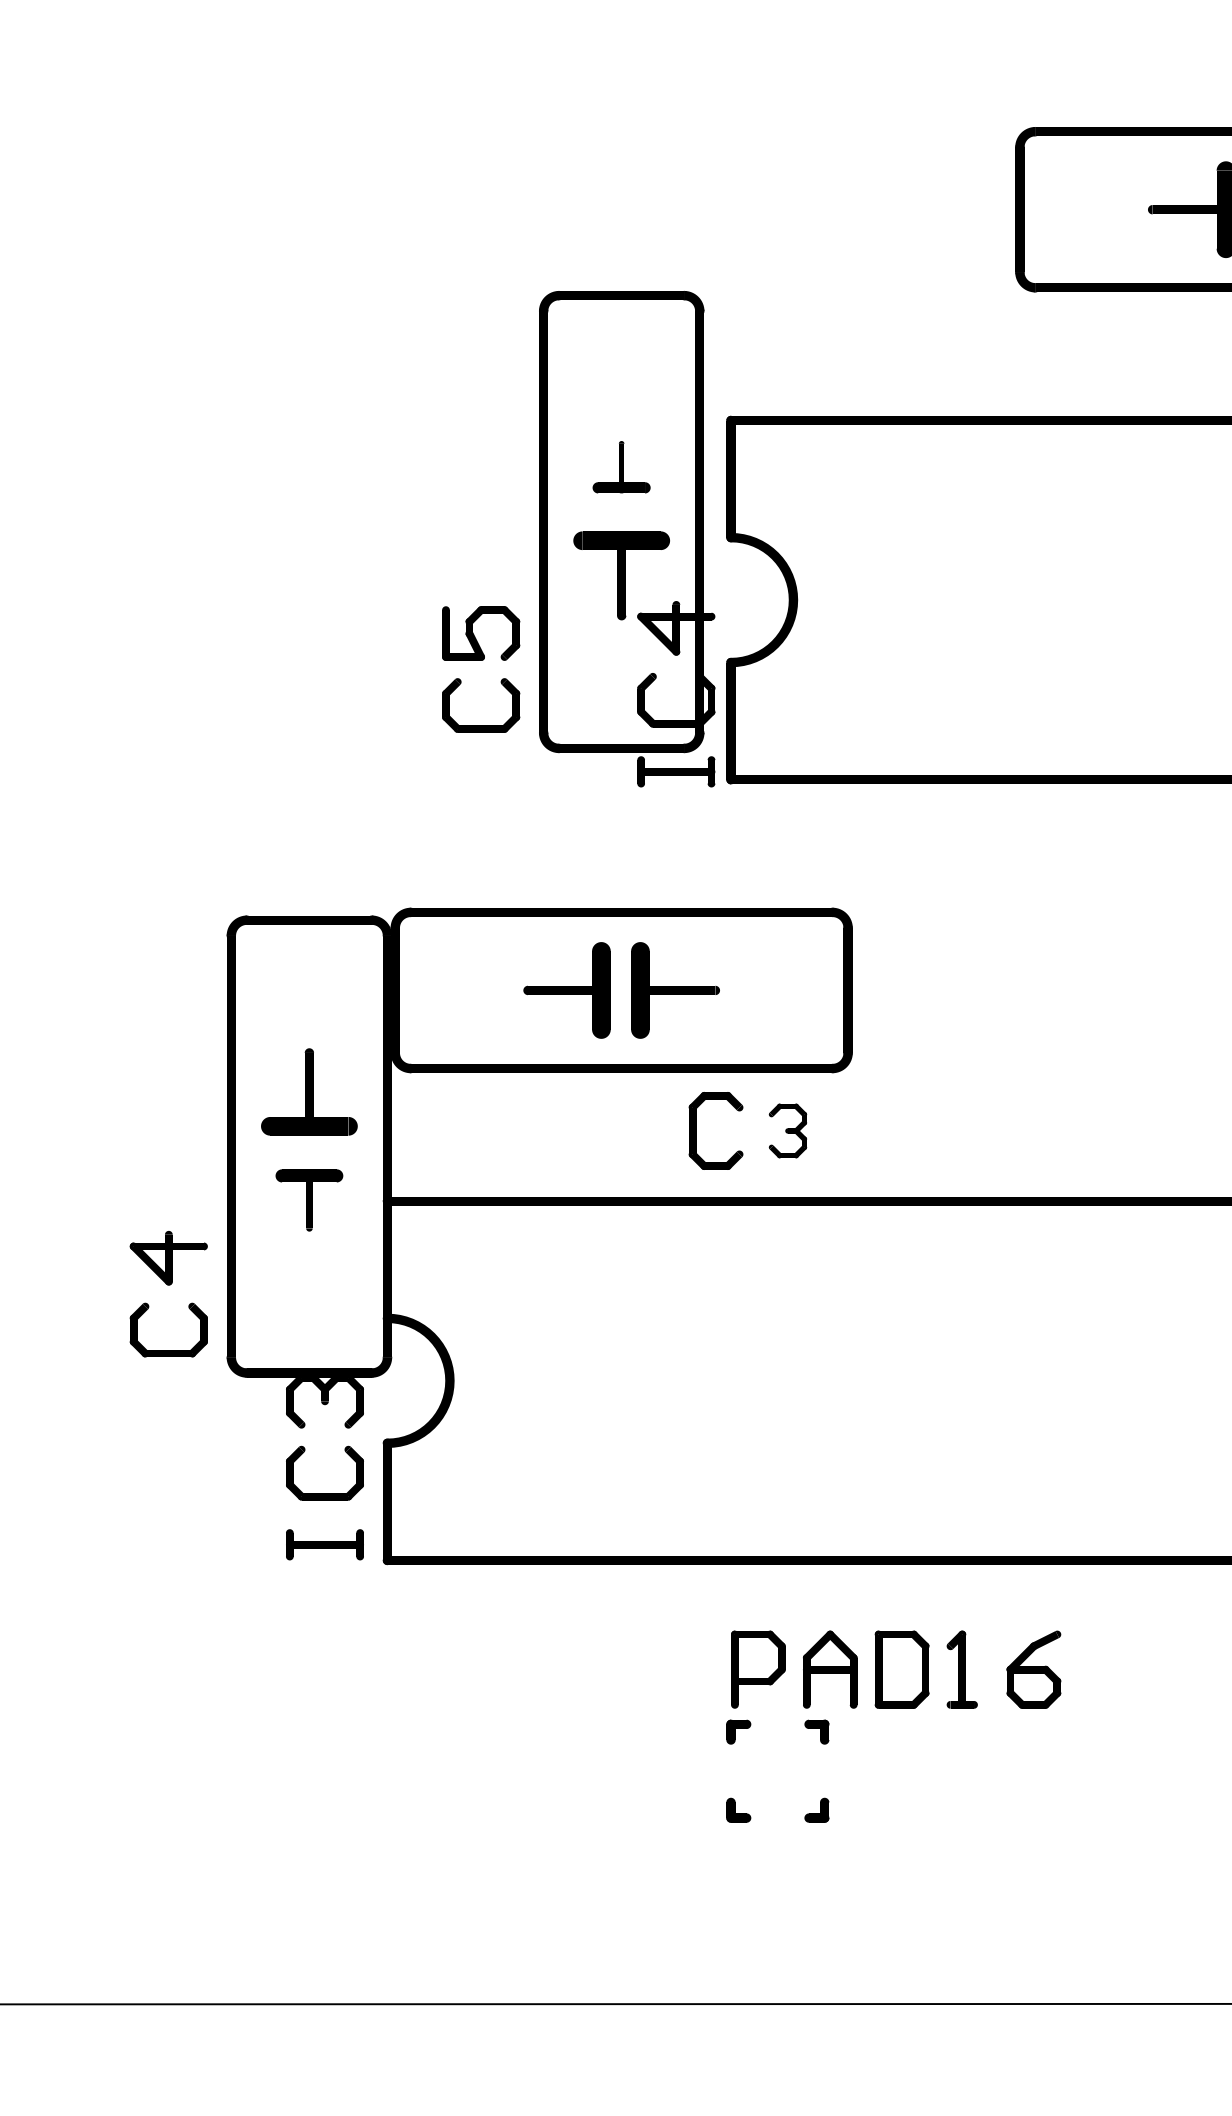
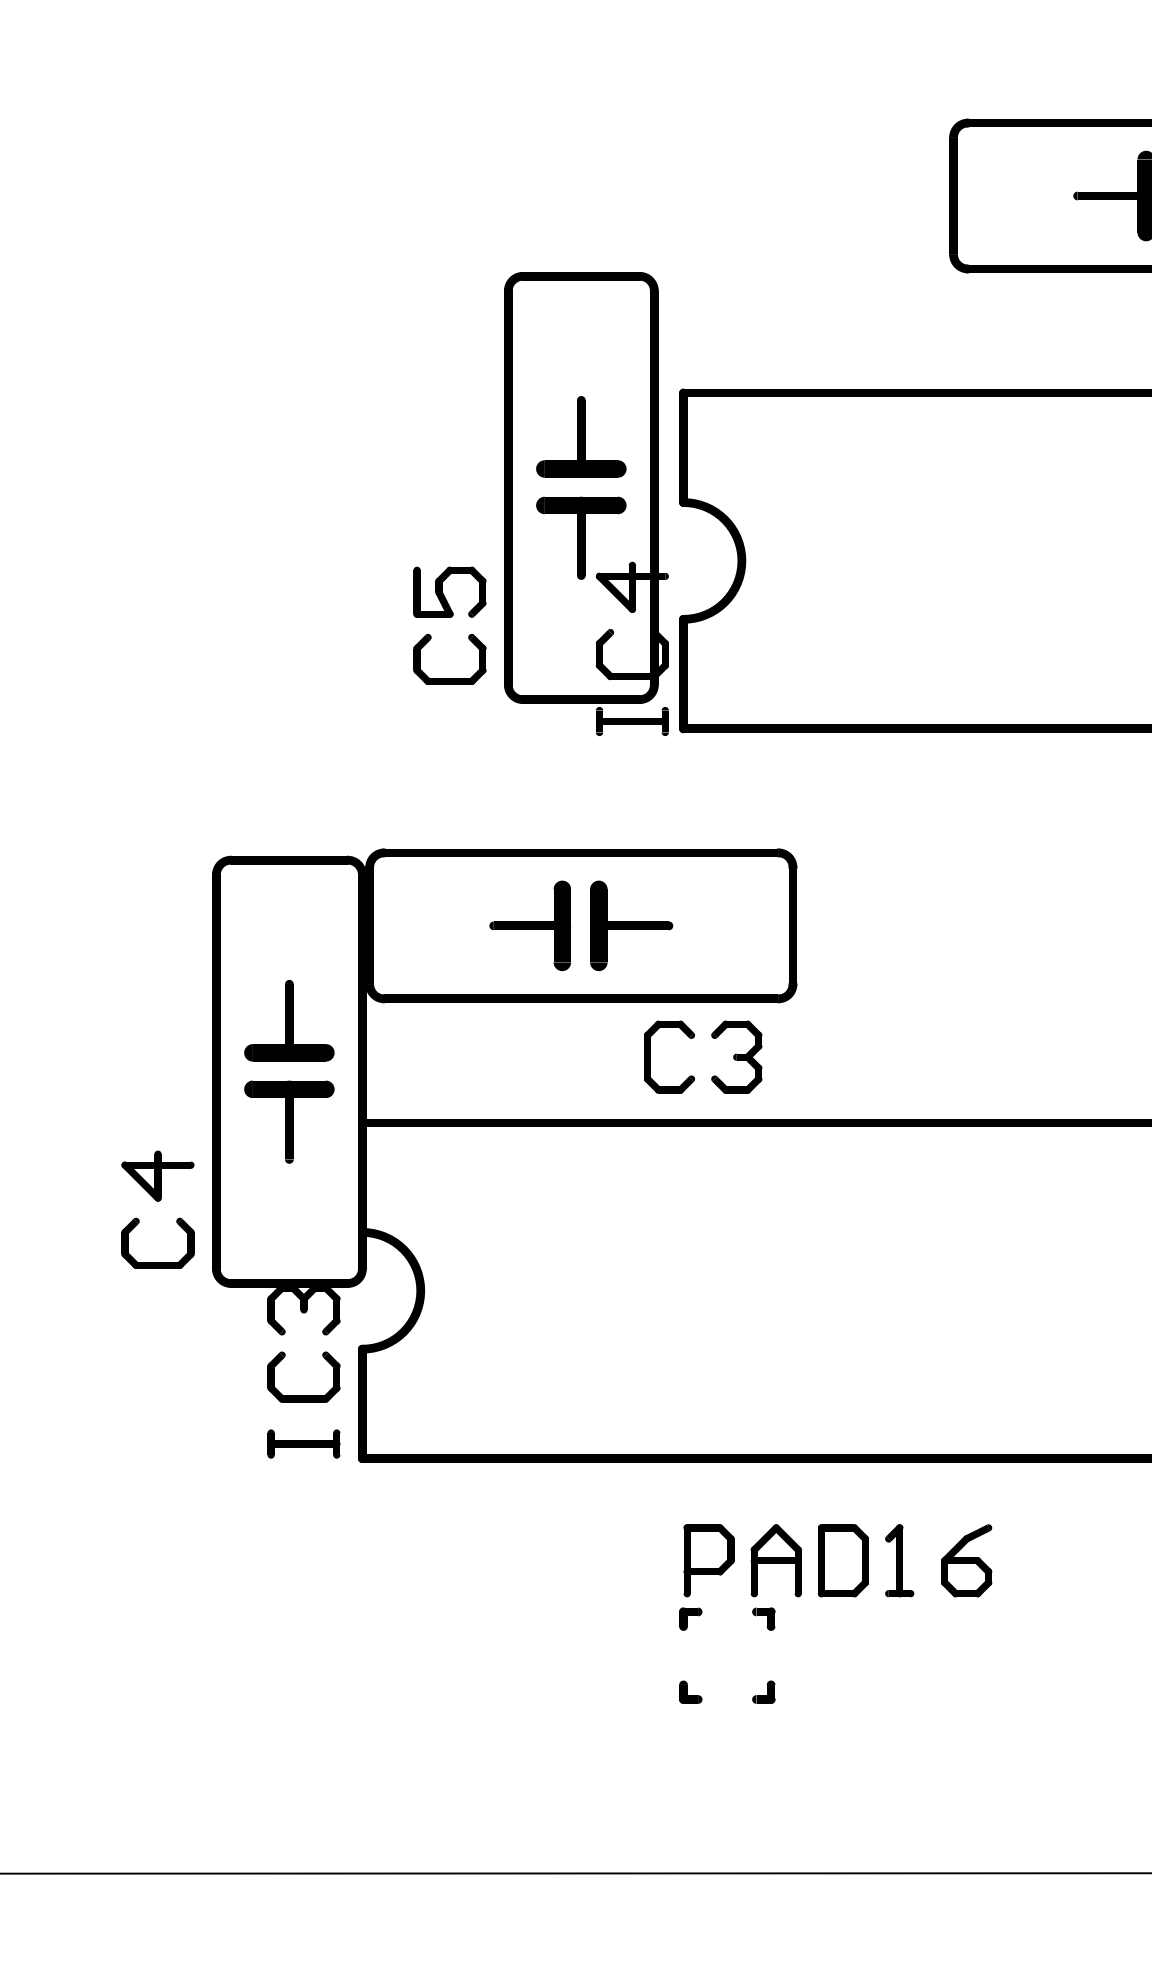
part: (621, 466) -> (581, 436), size x1.67
part: (787, 1130) -> (736, 1056), size x1.43
part: (309, 1200) -> (289, 1122), size x1.43

